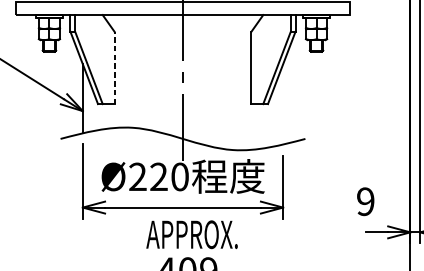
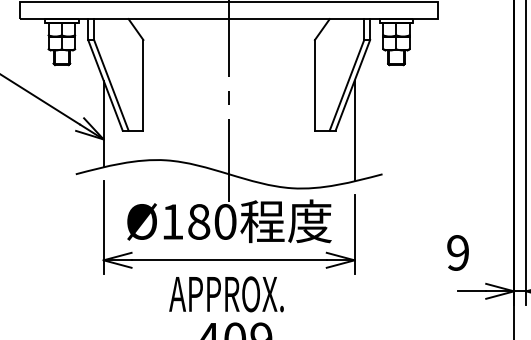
line: (114, 67) -> (143, 84), dashed -> solid
line: (283, 103) -> (354, 130), added
text: (148, 176) -> (185, 221), Ø220 -> Ø180
text: (192, 234) -> (226, 294), moved

